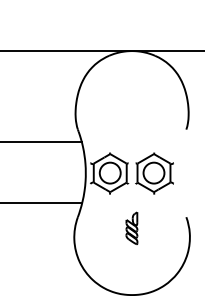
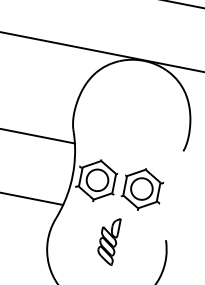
part: (131, 228) -> (108, 240), size x1.43

